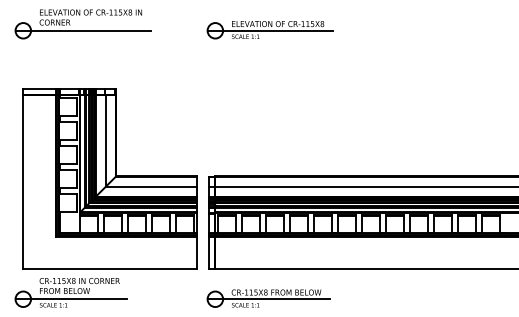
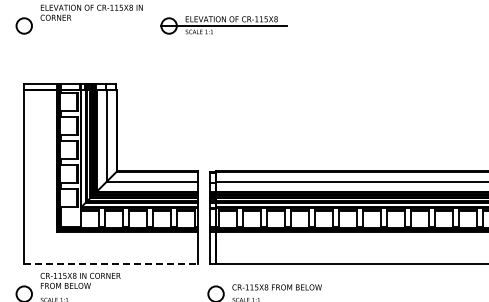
line: (82, 30) -> (83, 25), removed
part: (269, 30) -> (223, 25), moved
line: (110, 269) -> (111, 264), solid -> dashed
line: (71, 299) -> (72, 294), removed
line: (268, 299) -> (269, 294), removed

